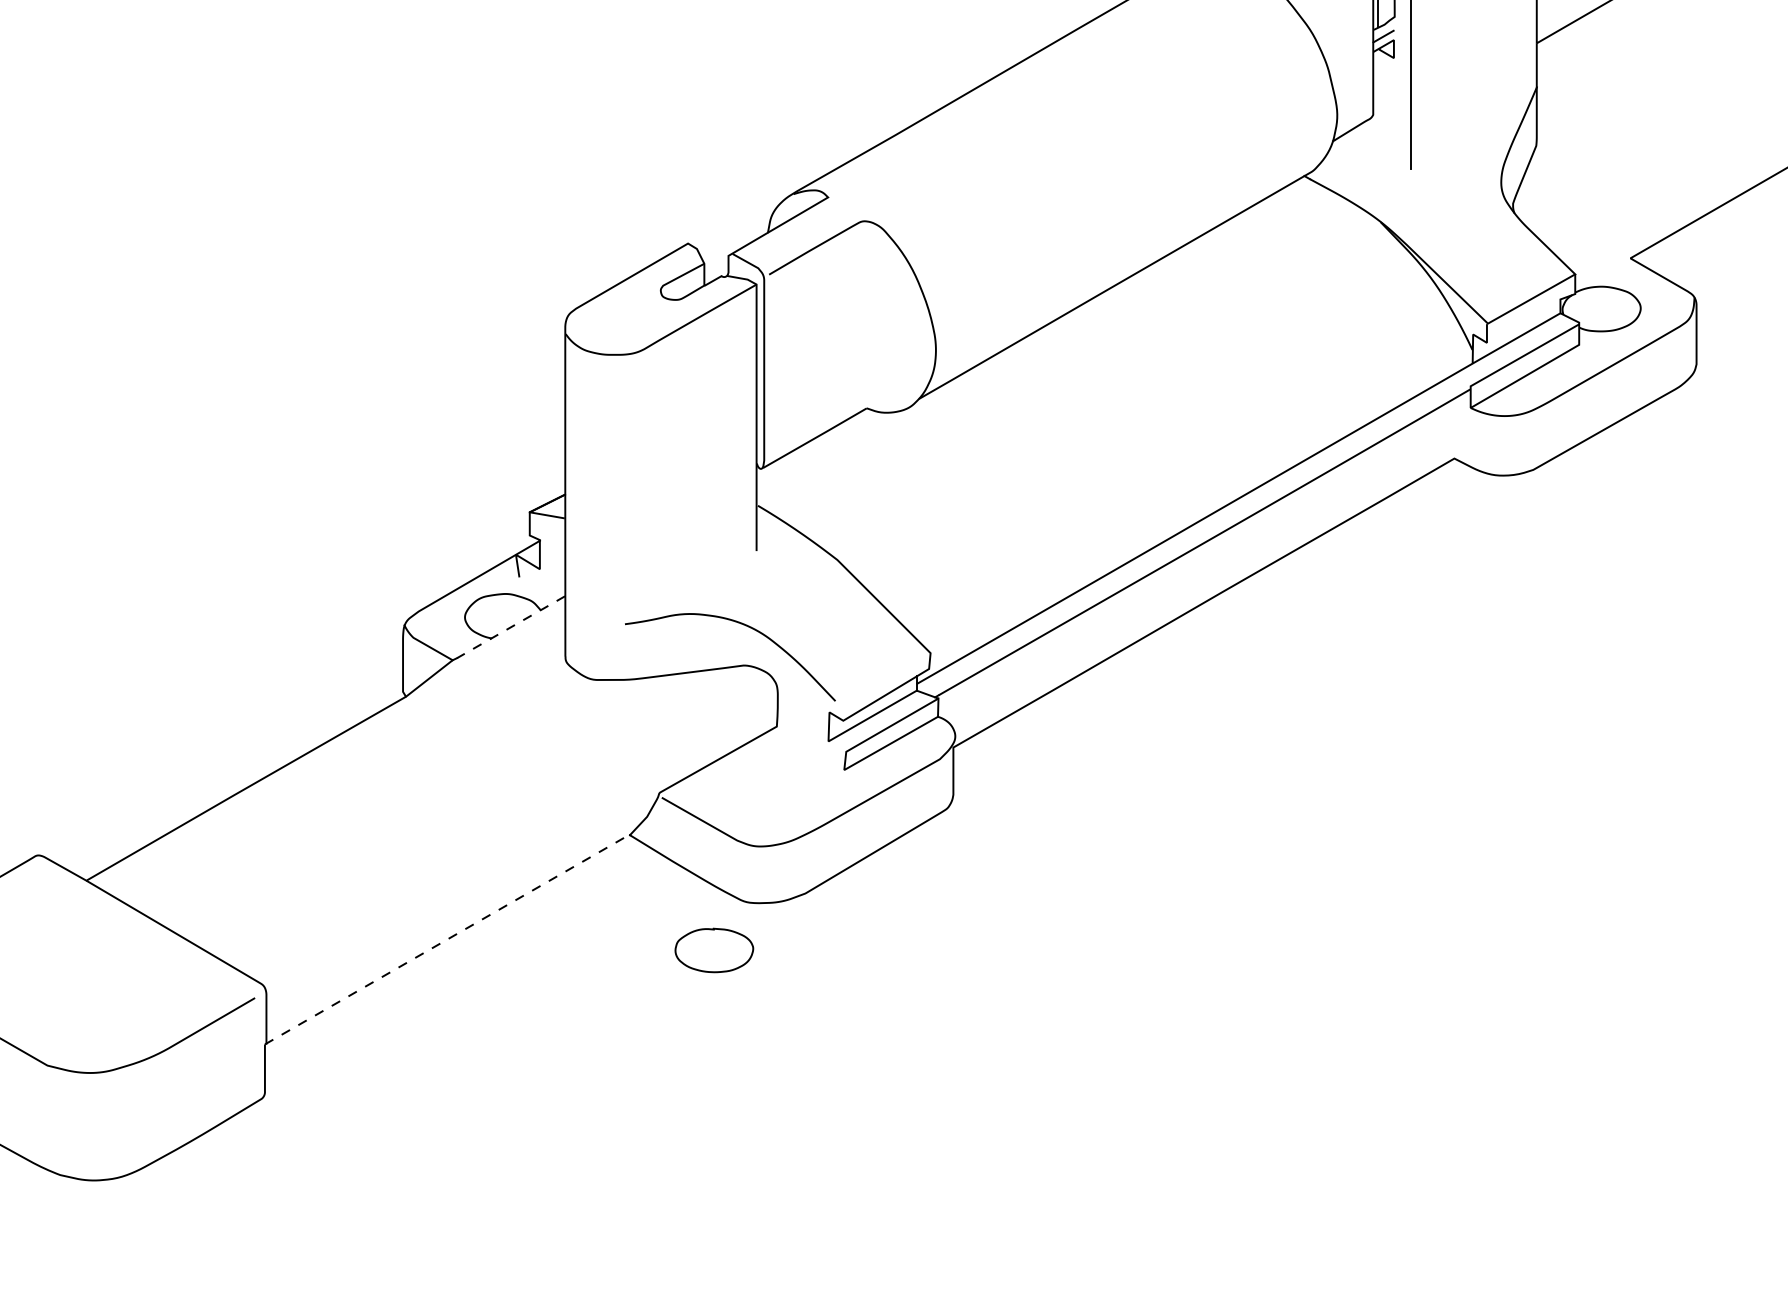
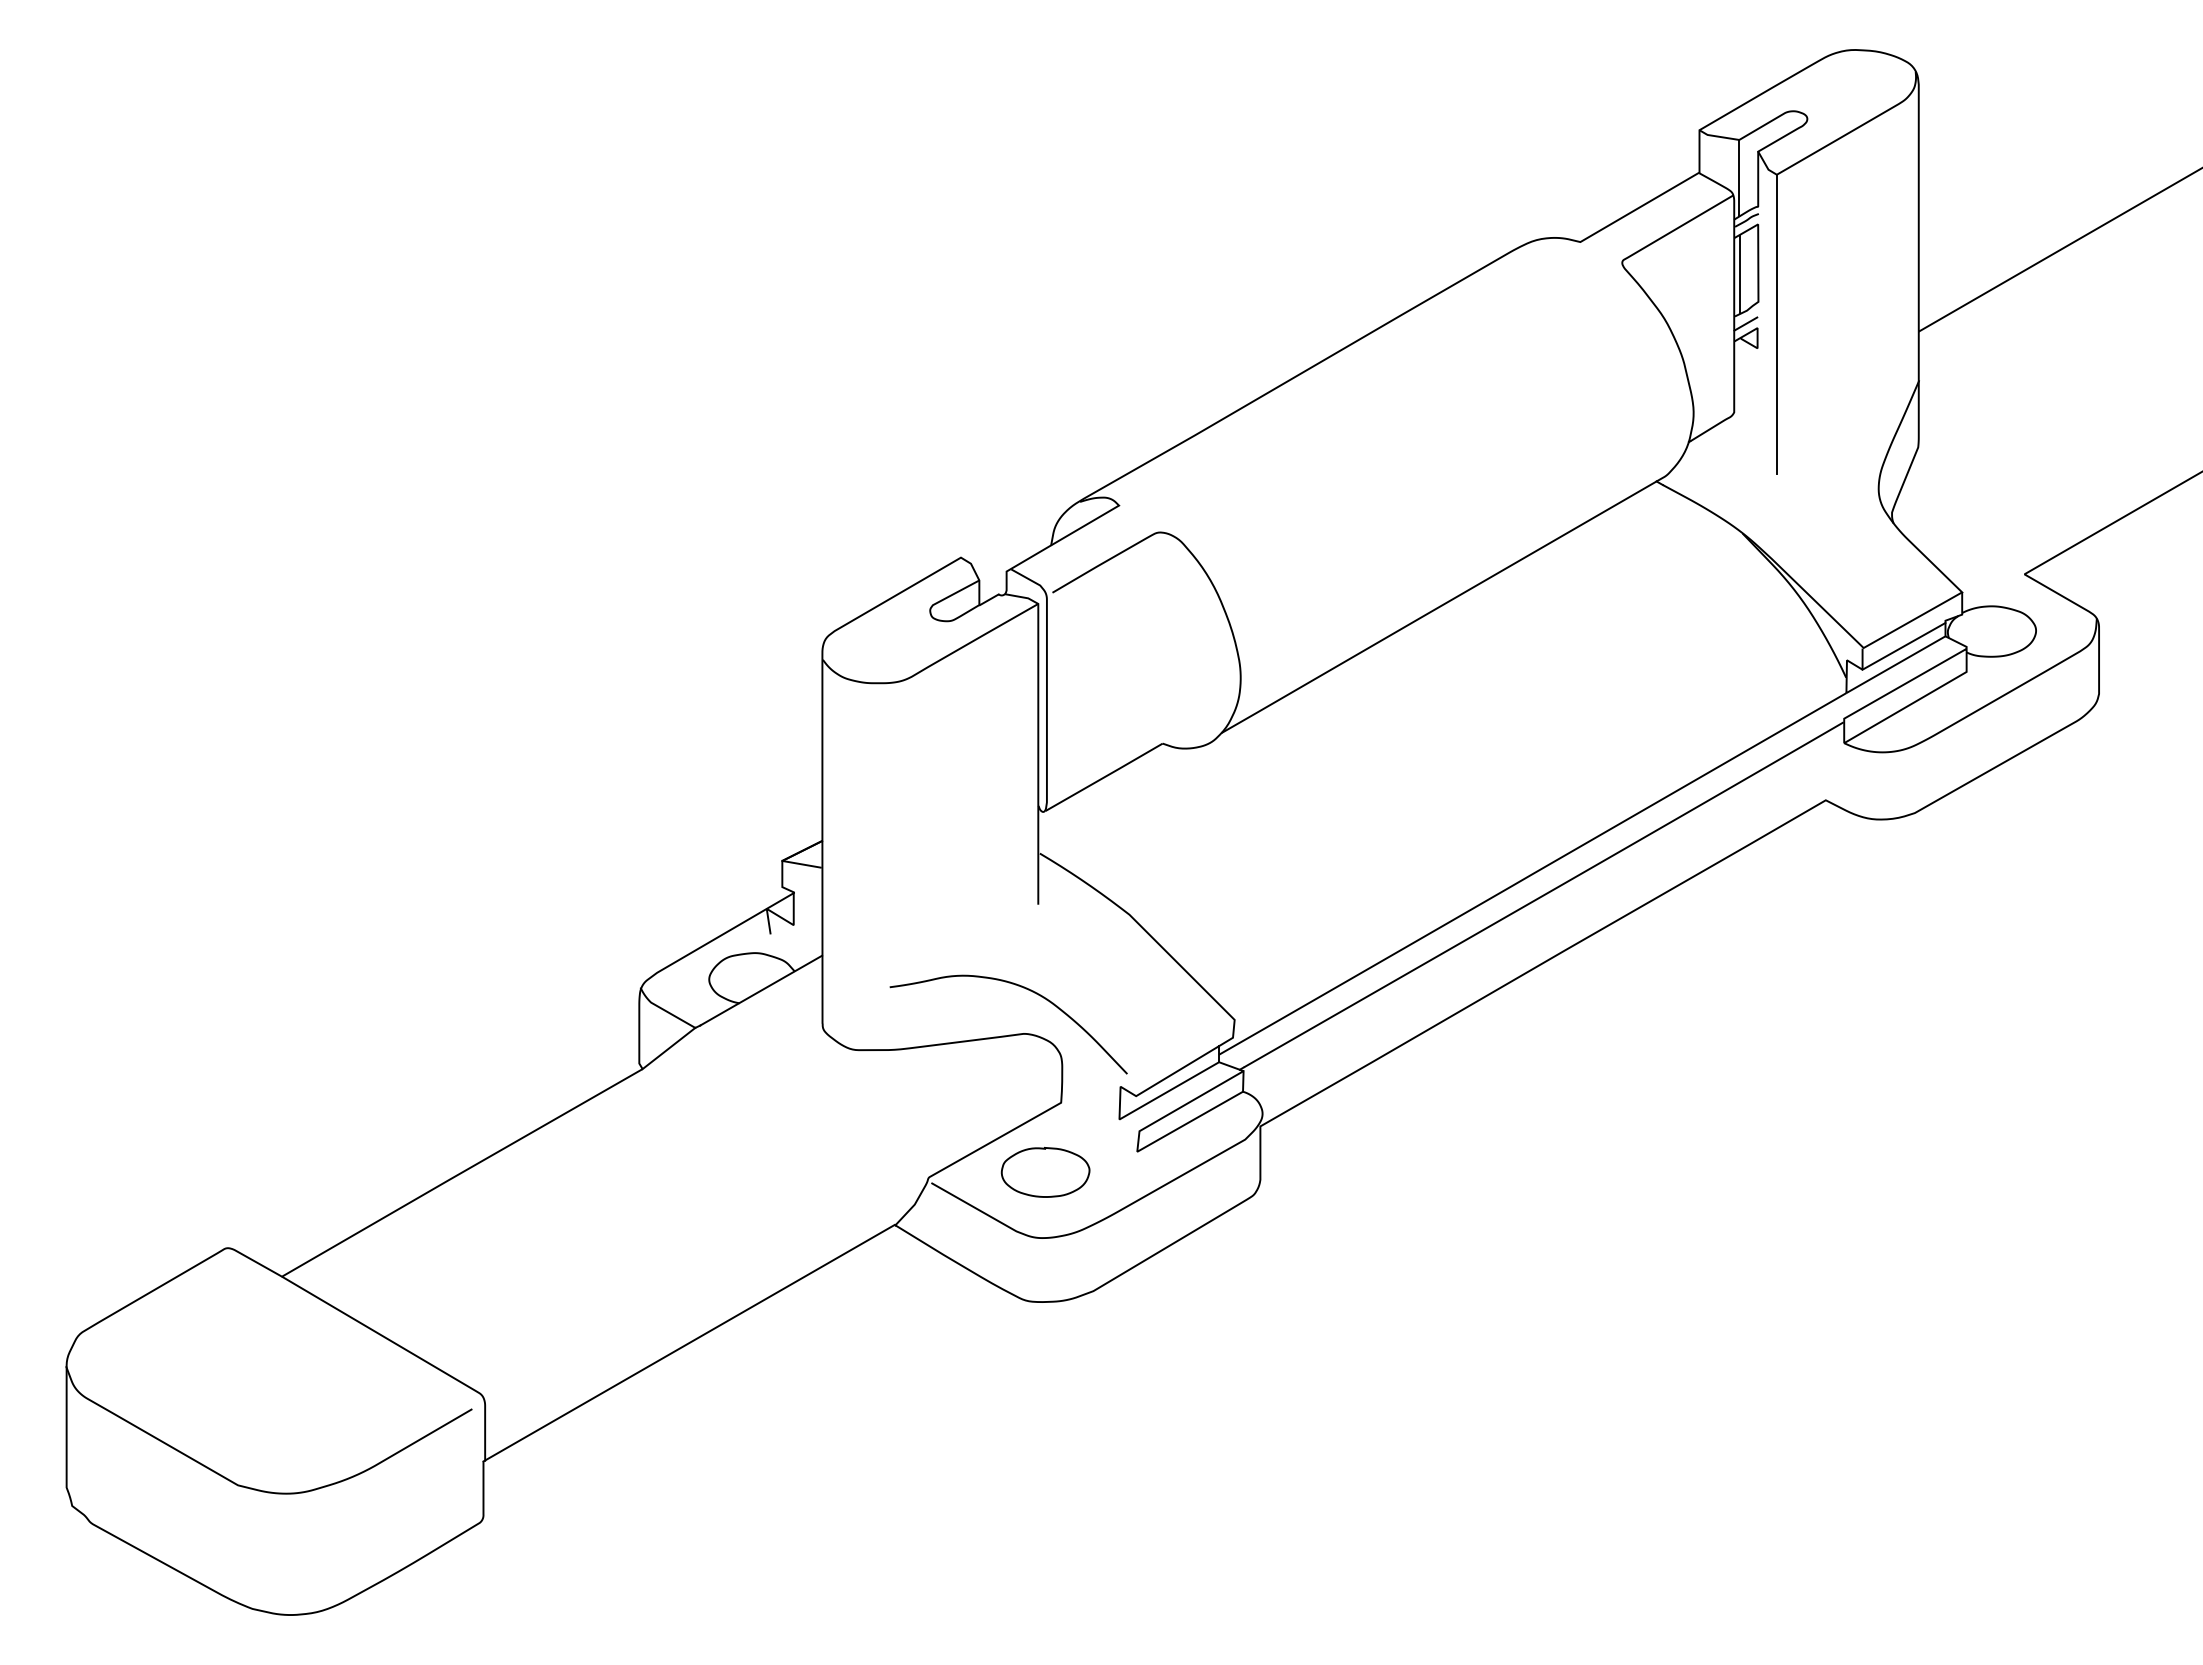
line: (1523, 321) -> (1903, 645), added
line: (510, 627) -> (760, 990), dashed -> solid
curve: (714, 930) -> (1045, 1149), moved
line: (447, 939) -> (689, 1342), dashed -> solid

